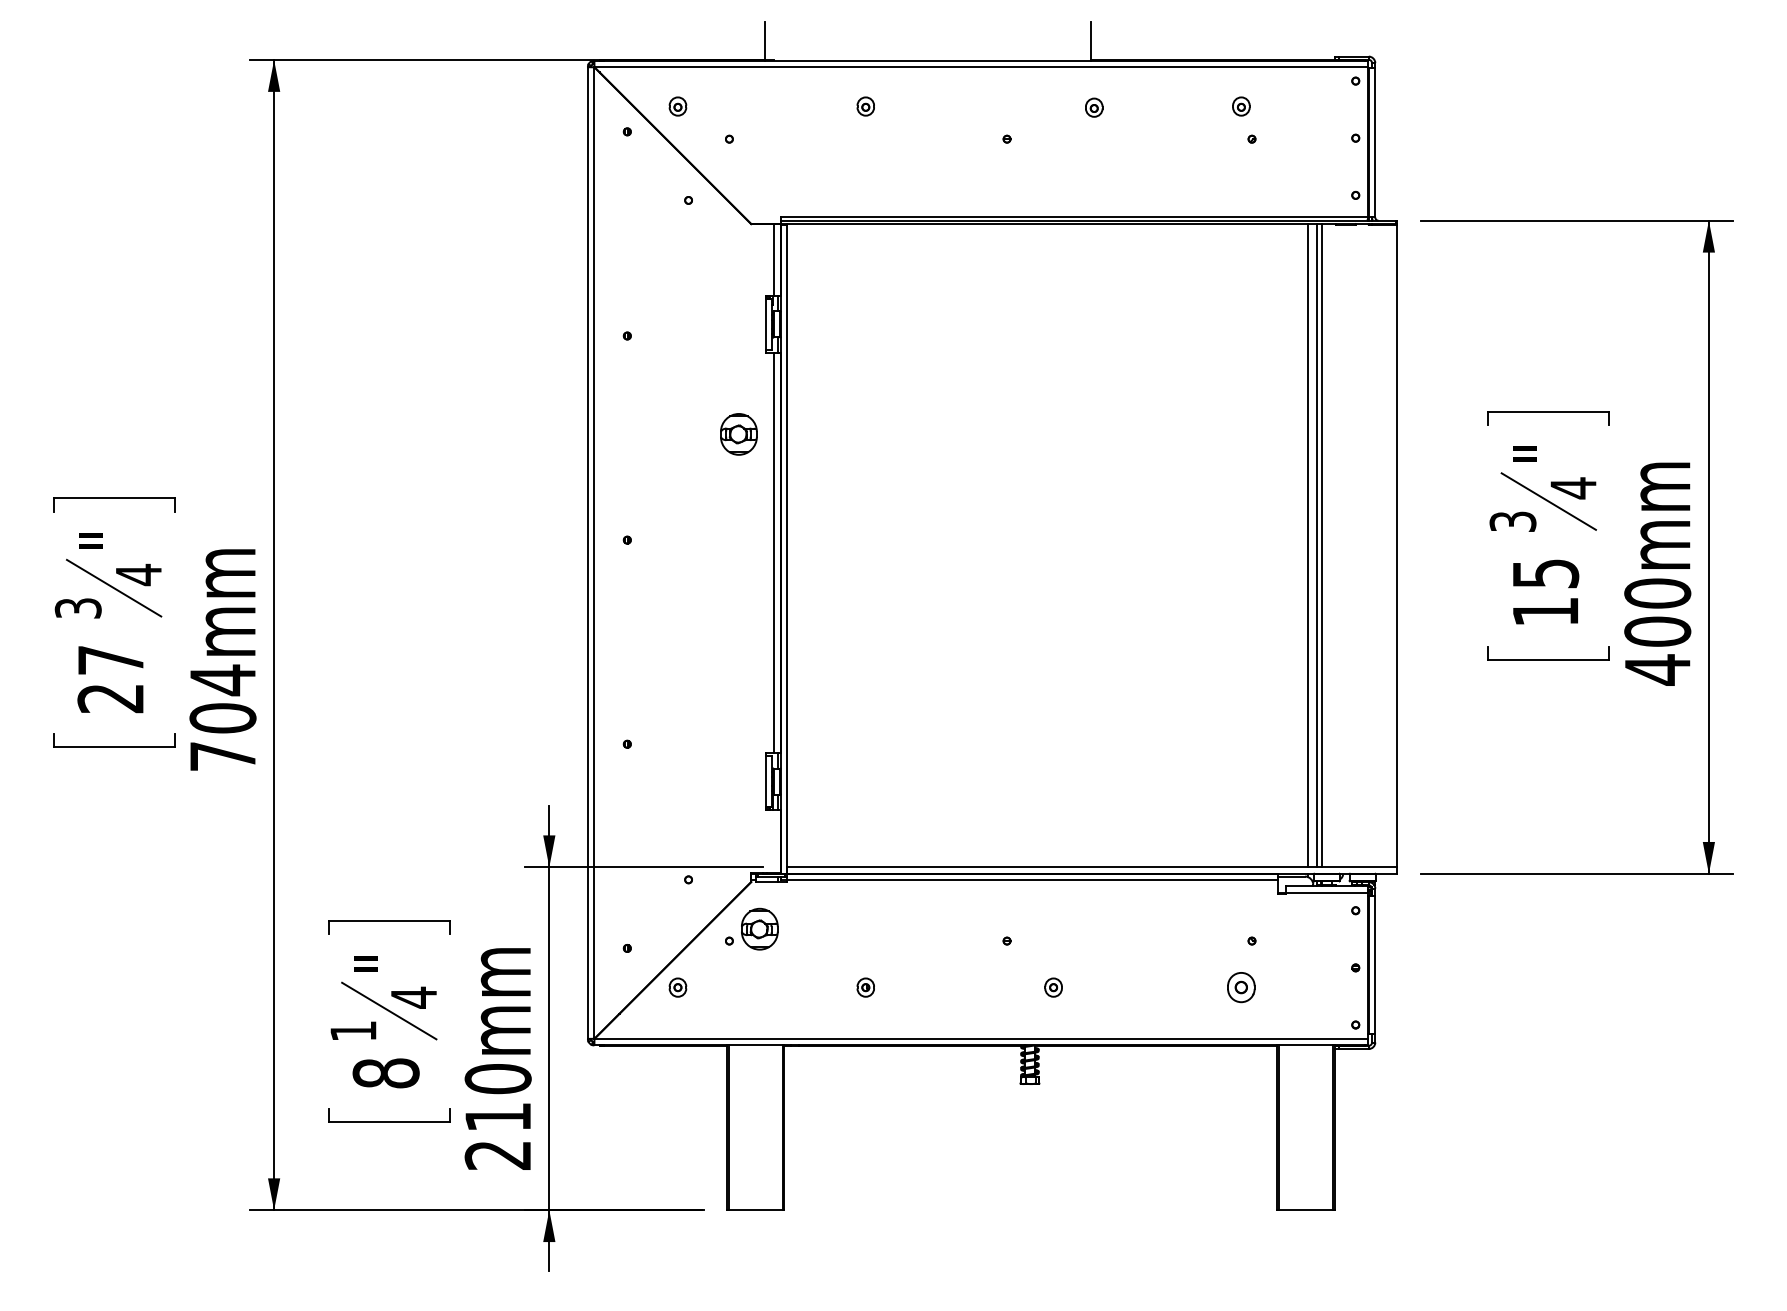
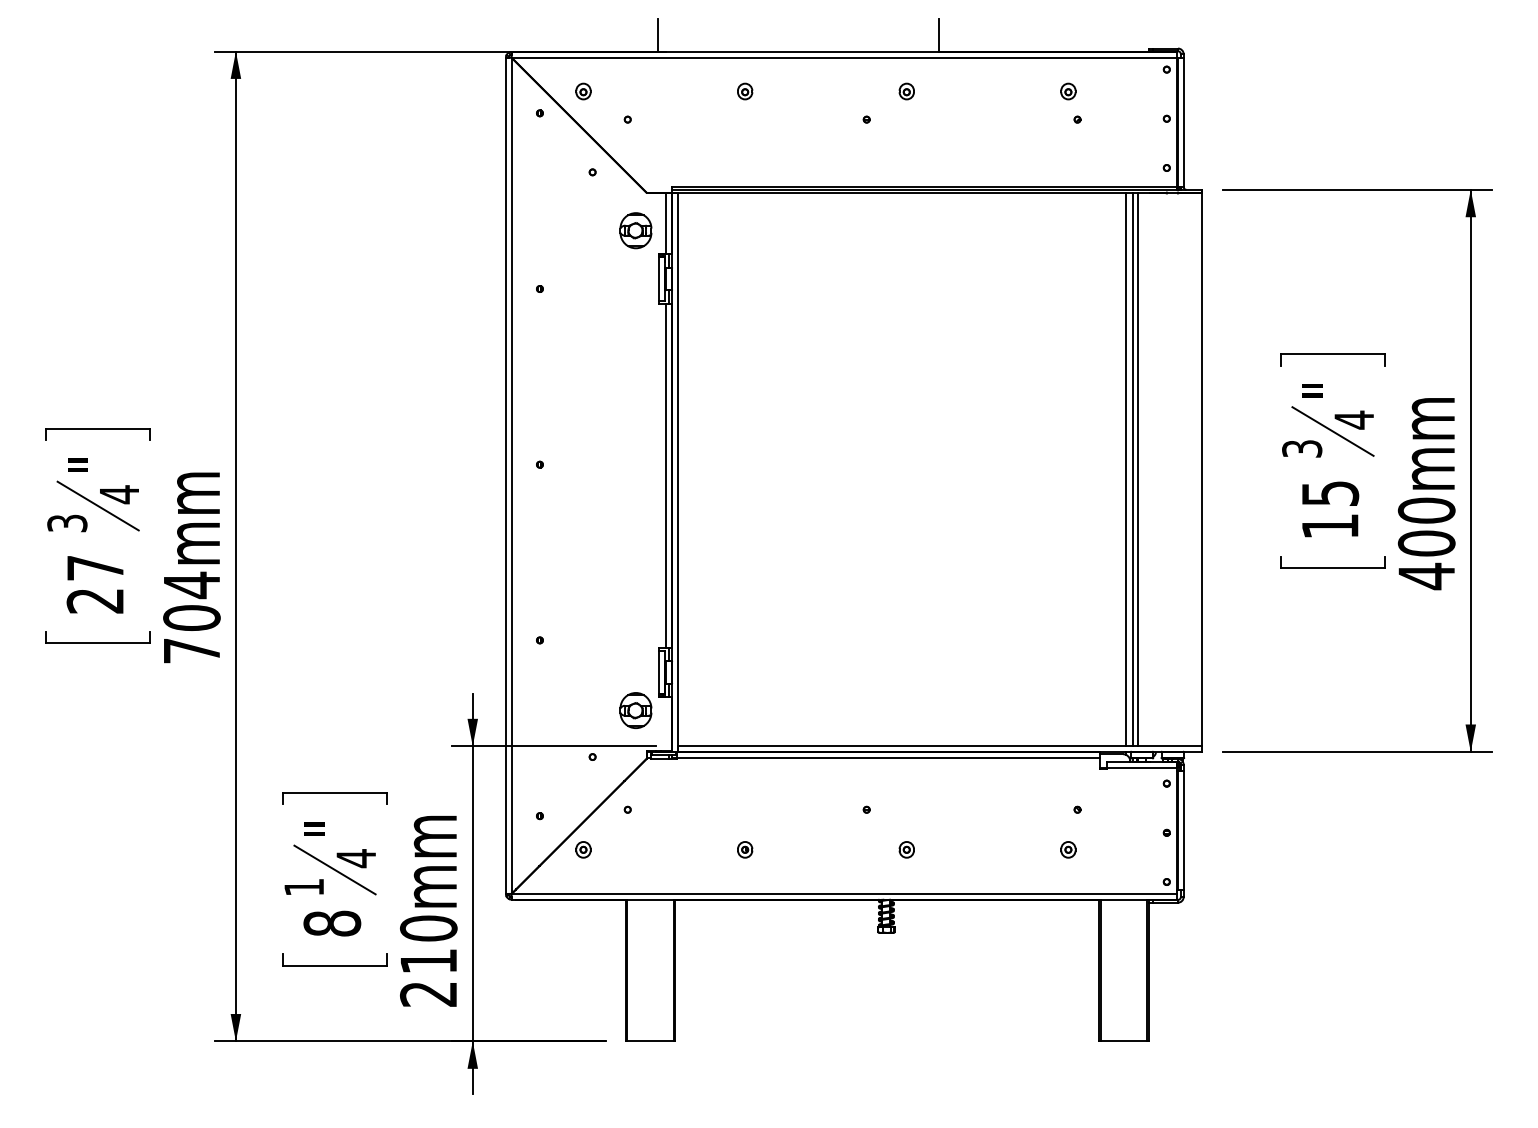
part: (1093, 107) -> (906, 91), moved
part: (738, 434) -> (635, 230), moved
part: (759, 929) -> (635, 710), moved
part: (1241, 987) -> (1068, 849), size x0.62

